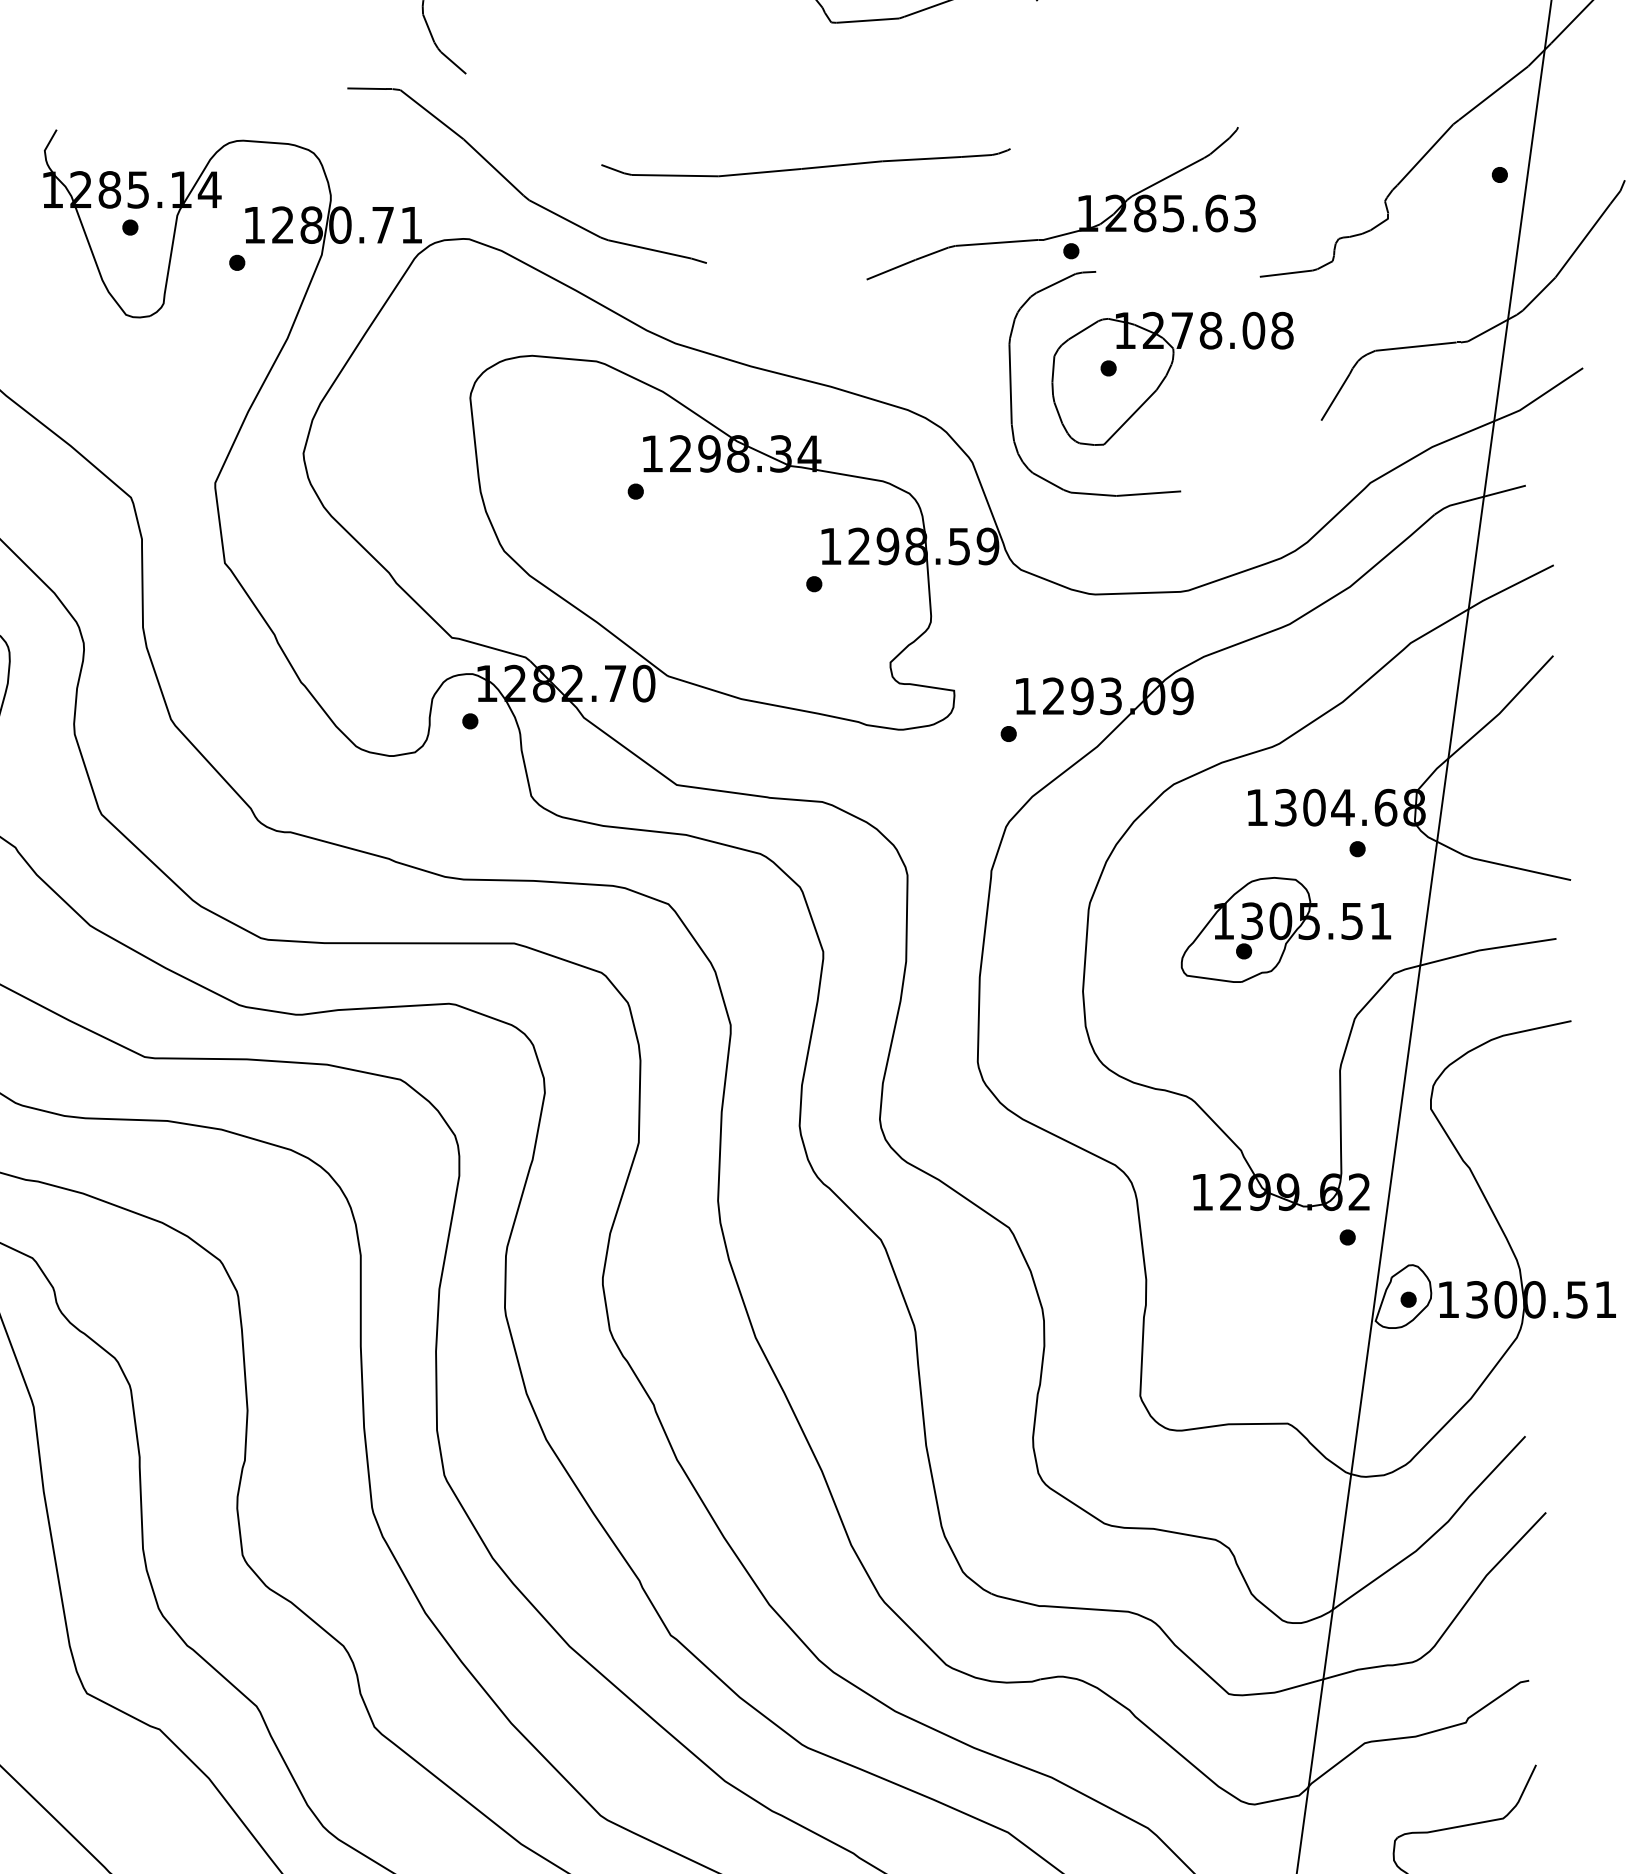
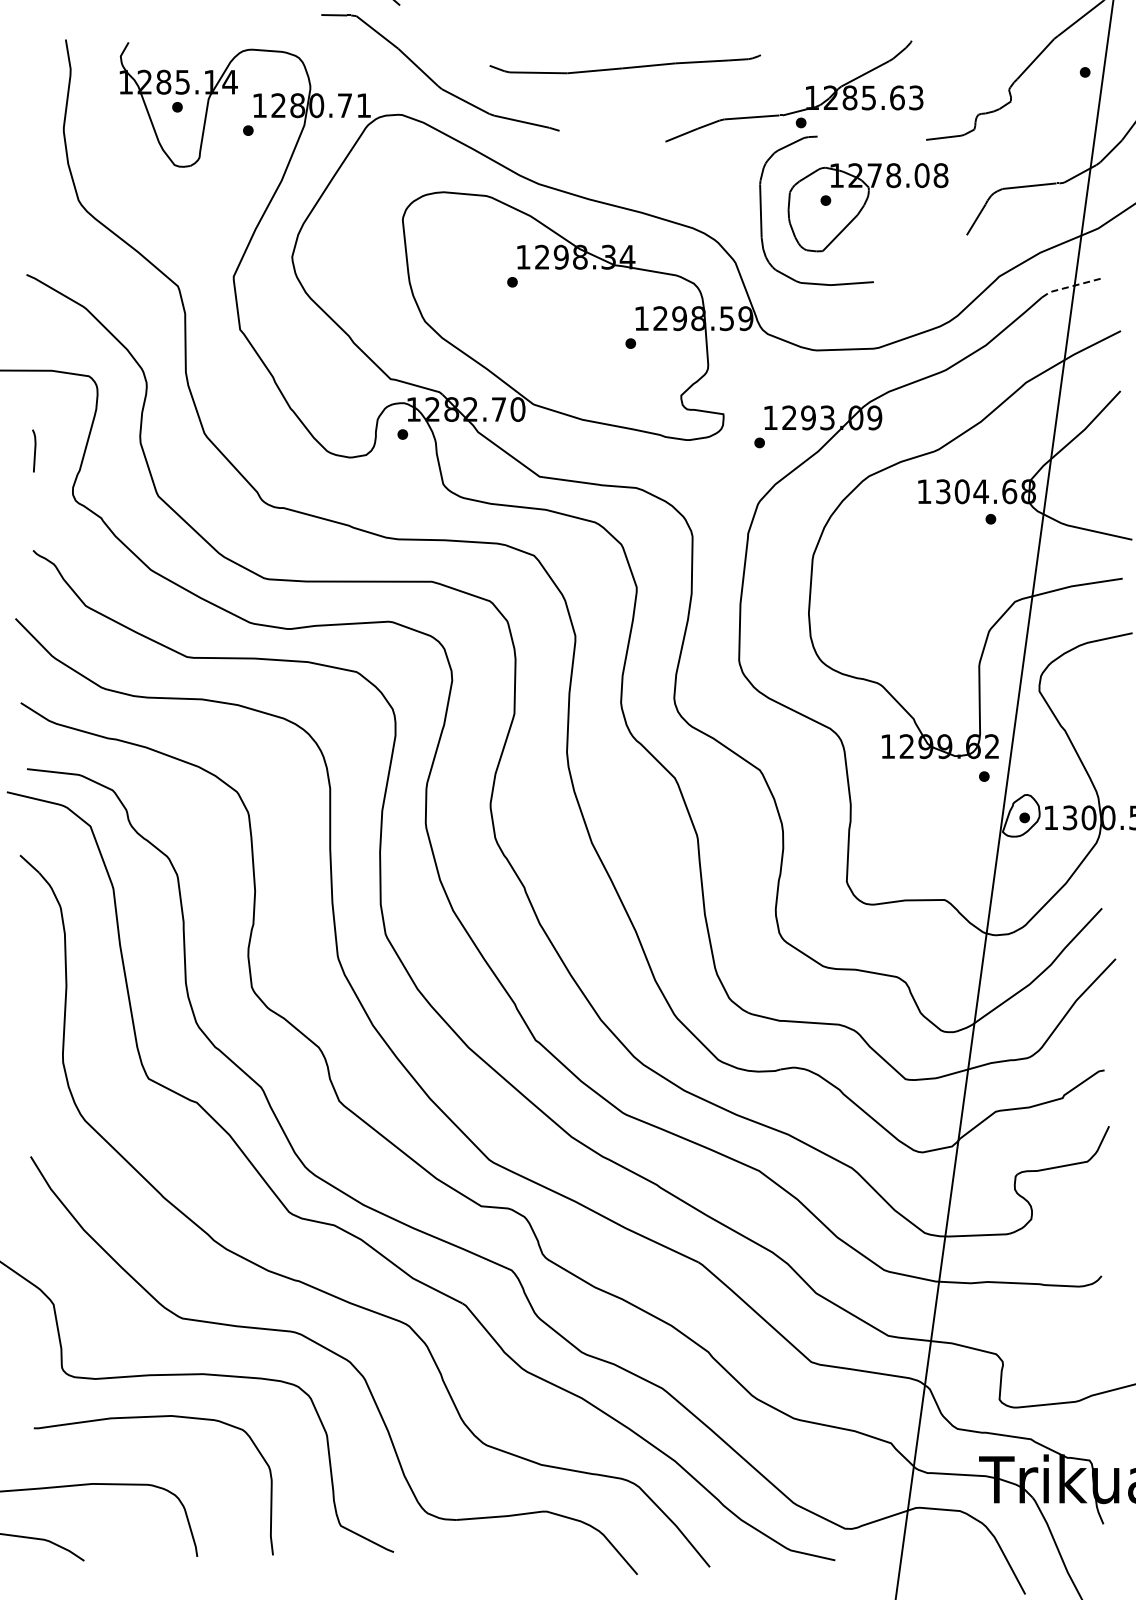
line: (1477, 497) -> (1070, 286), solid -> dashed
part: (1284, 929) -> (942, 572), removed

